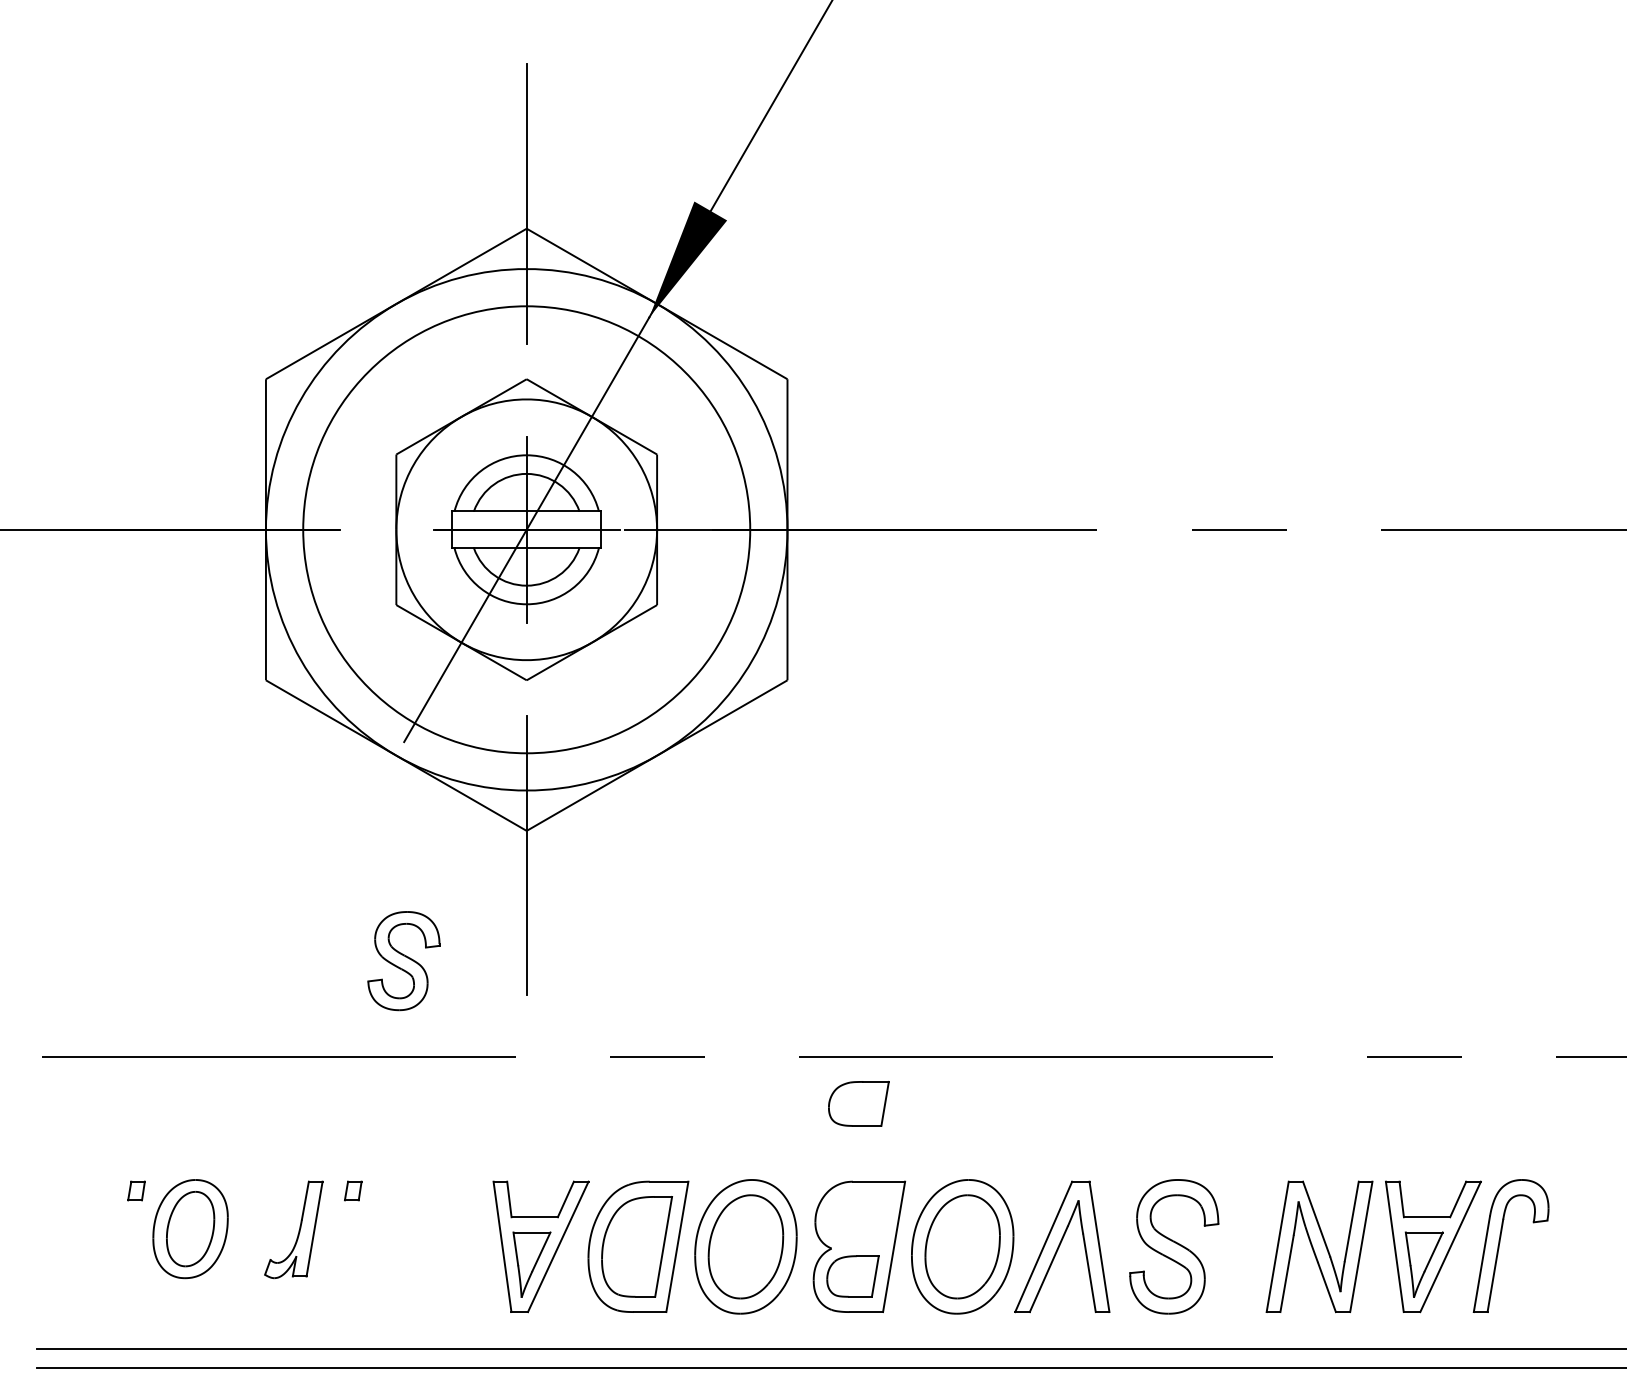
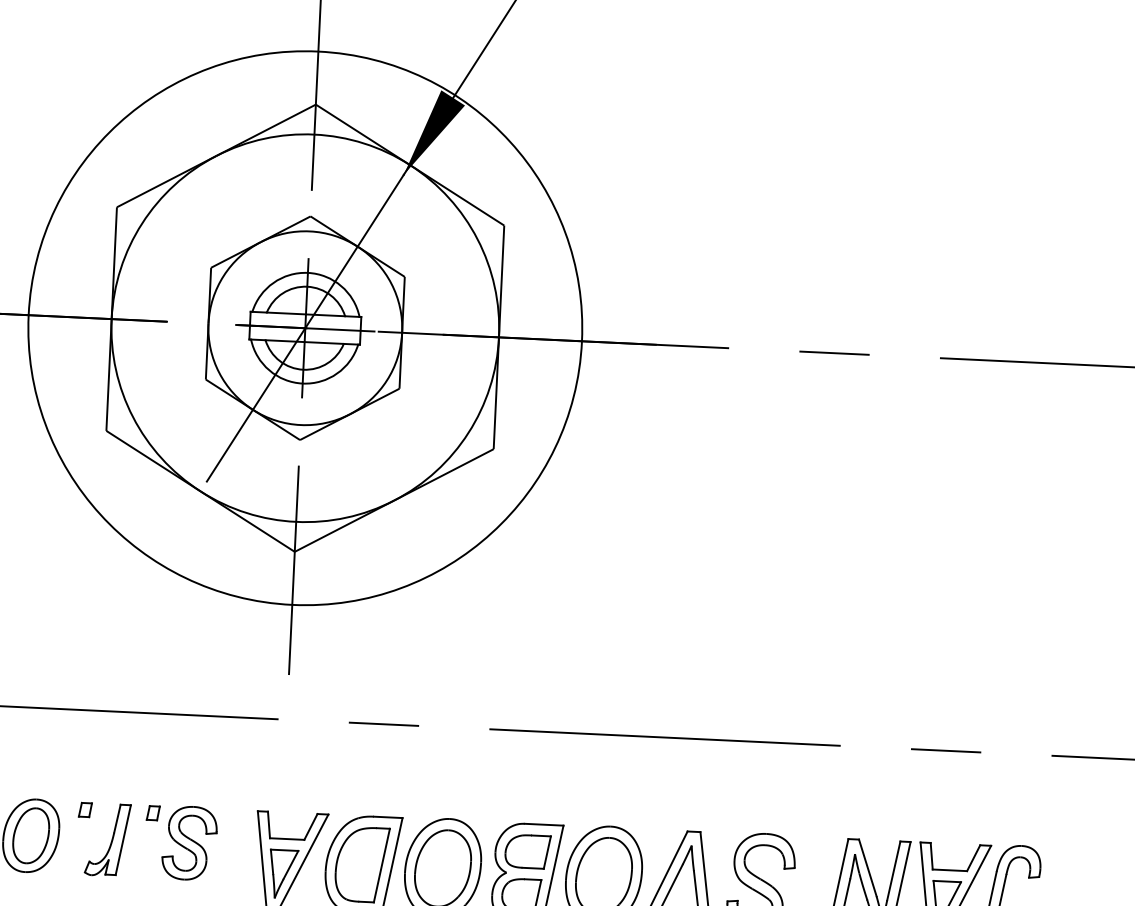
circle: (526, 529) -> (305, 328), size x1.67
part: (403, 961) -> (189, 843), moved
part: (858, 1103) -> (527, 851), moved
part: (261, 1190) -> (85, 809), added

